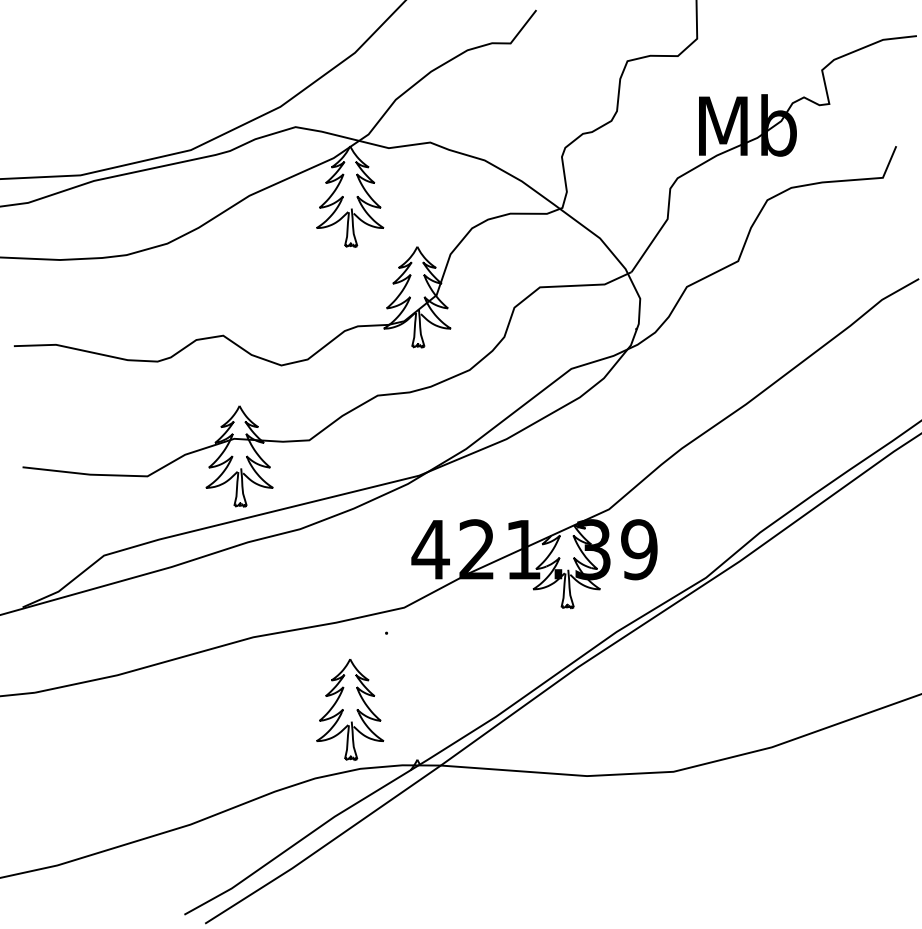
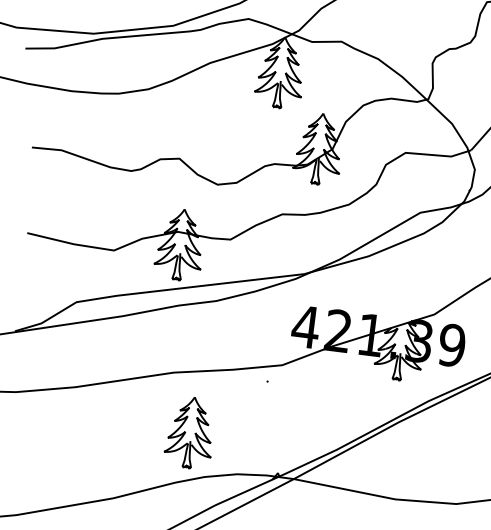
part: (350, 709) -> (190, 432), moved

